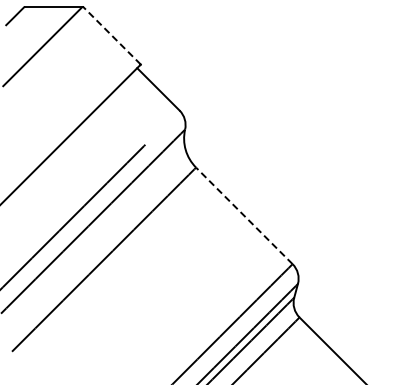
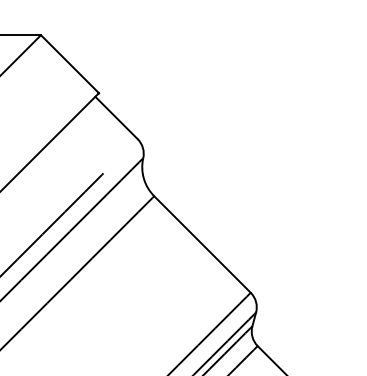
line: (111, 35) -> (69, 64), dashed -> solid
line: (244, 215) -> (202, 244), dashed -> solid

